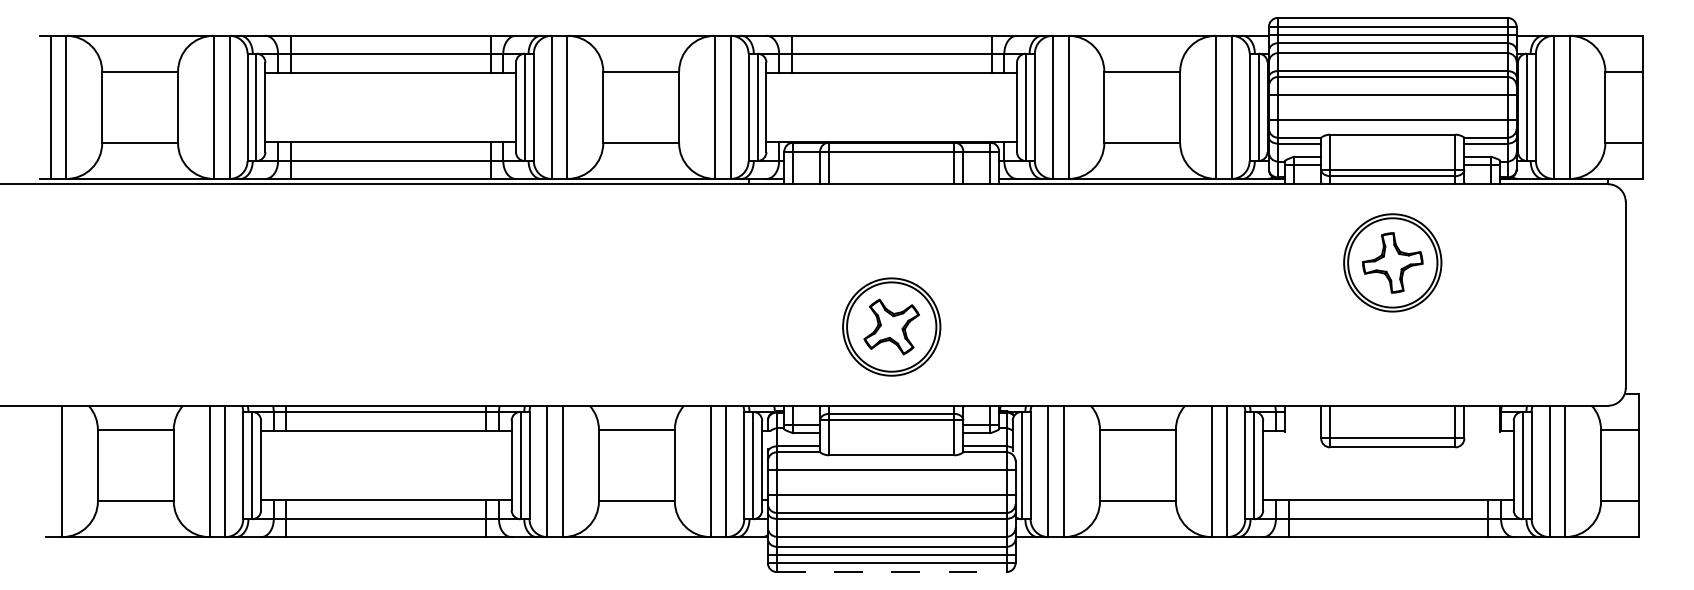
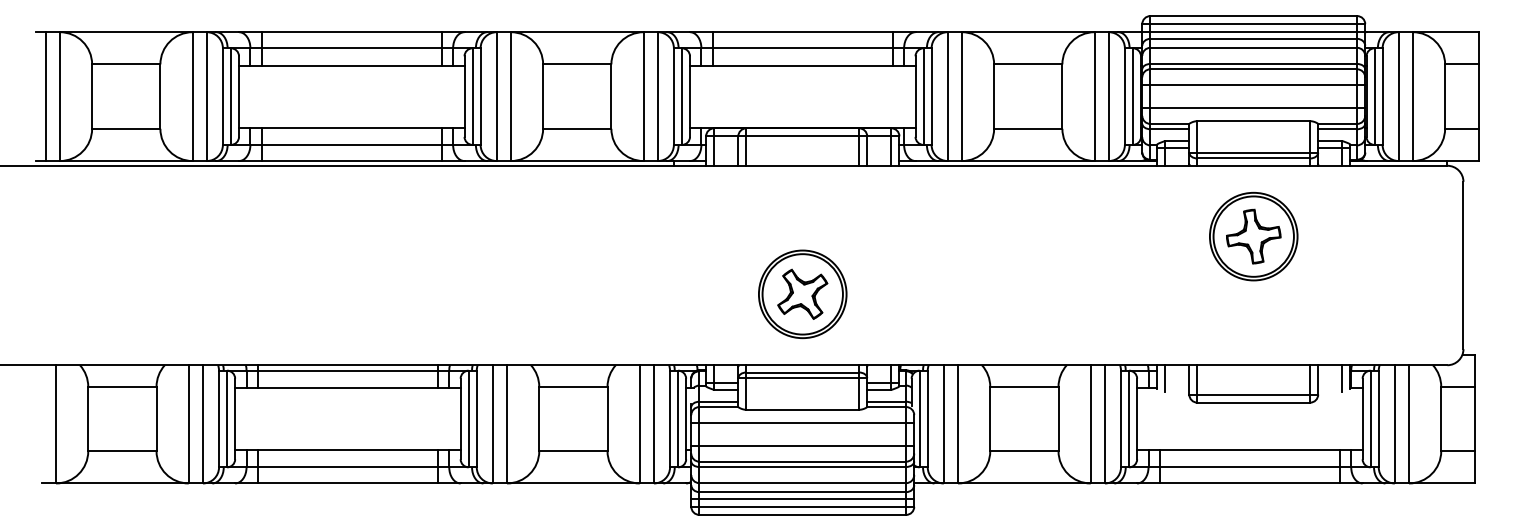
line: (1294, 420) -> (1165, 378), added
line: (1491, 420) -> (1342, 378), added
line: (892, 571) -> (803, 514), dashed -> solid

